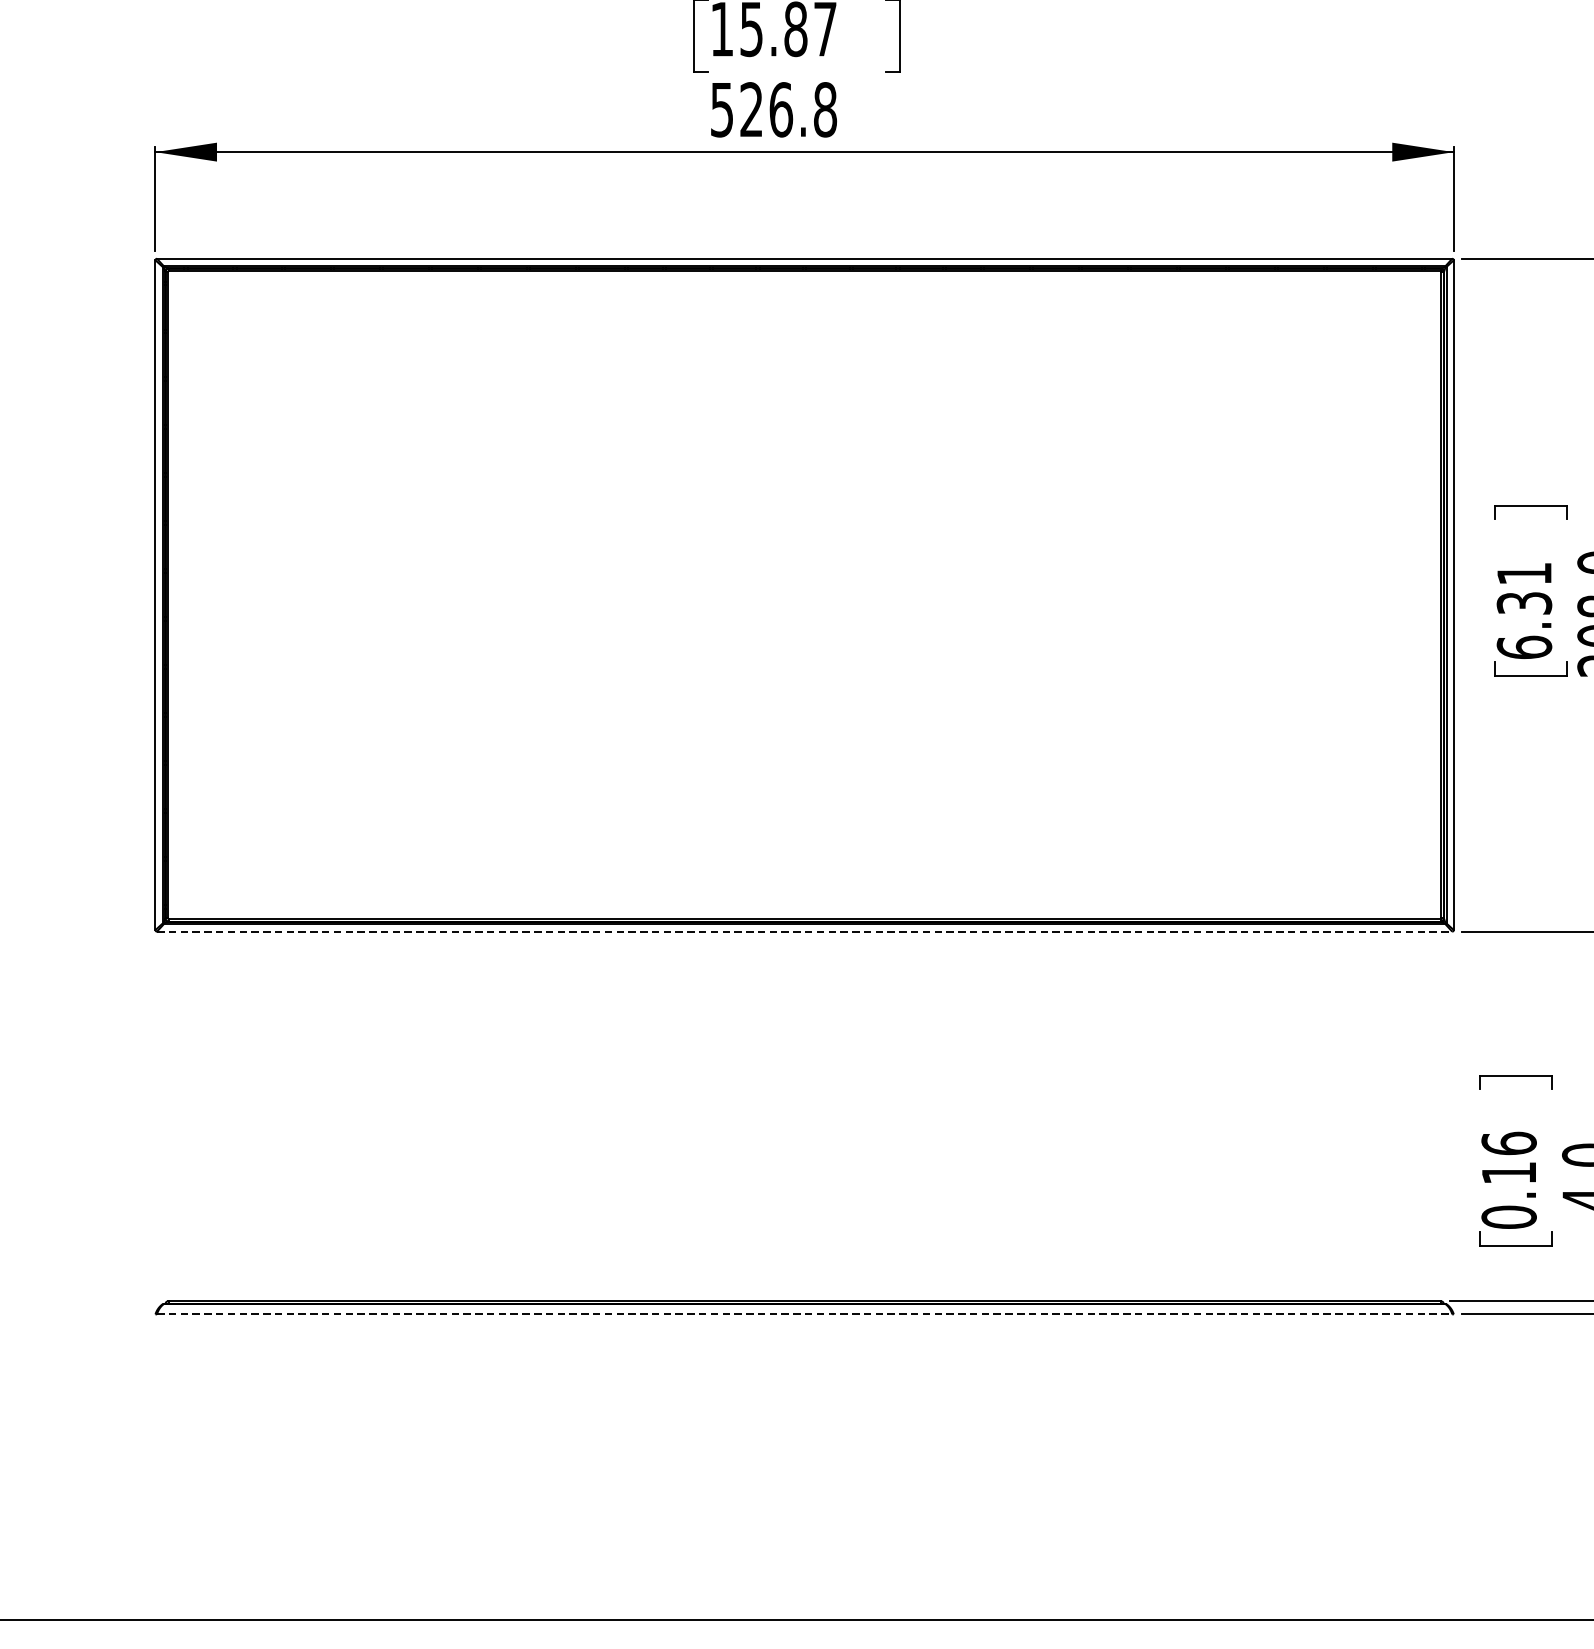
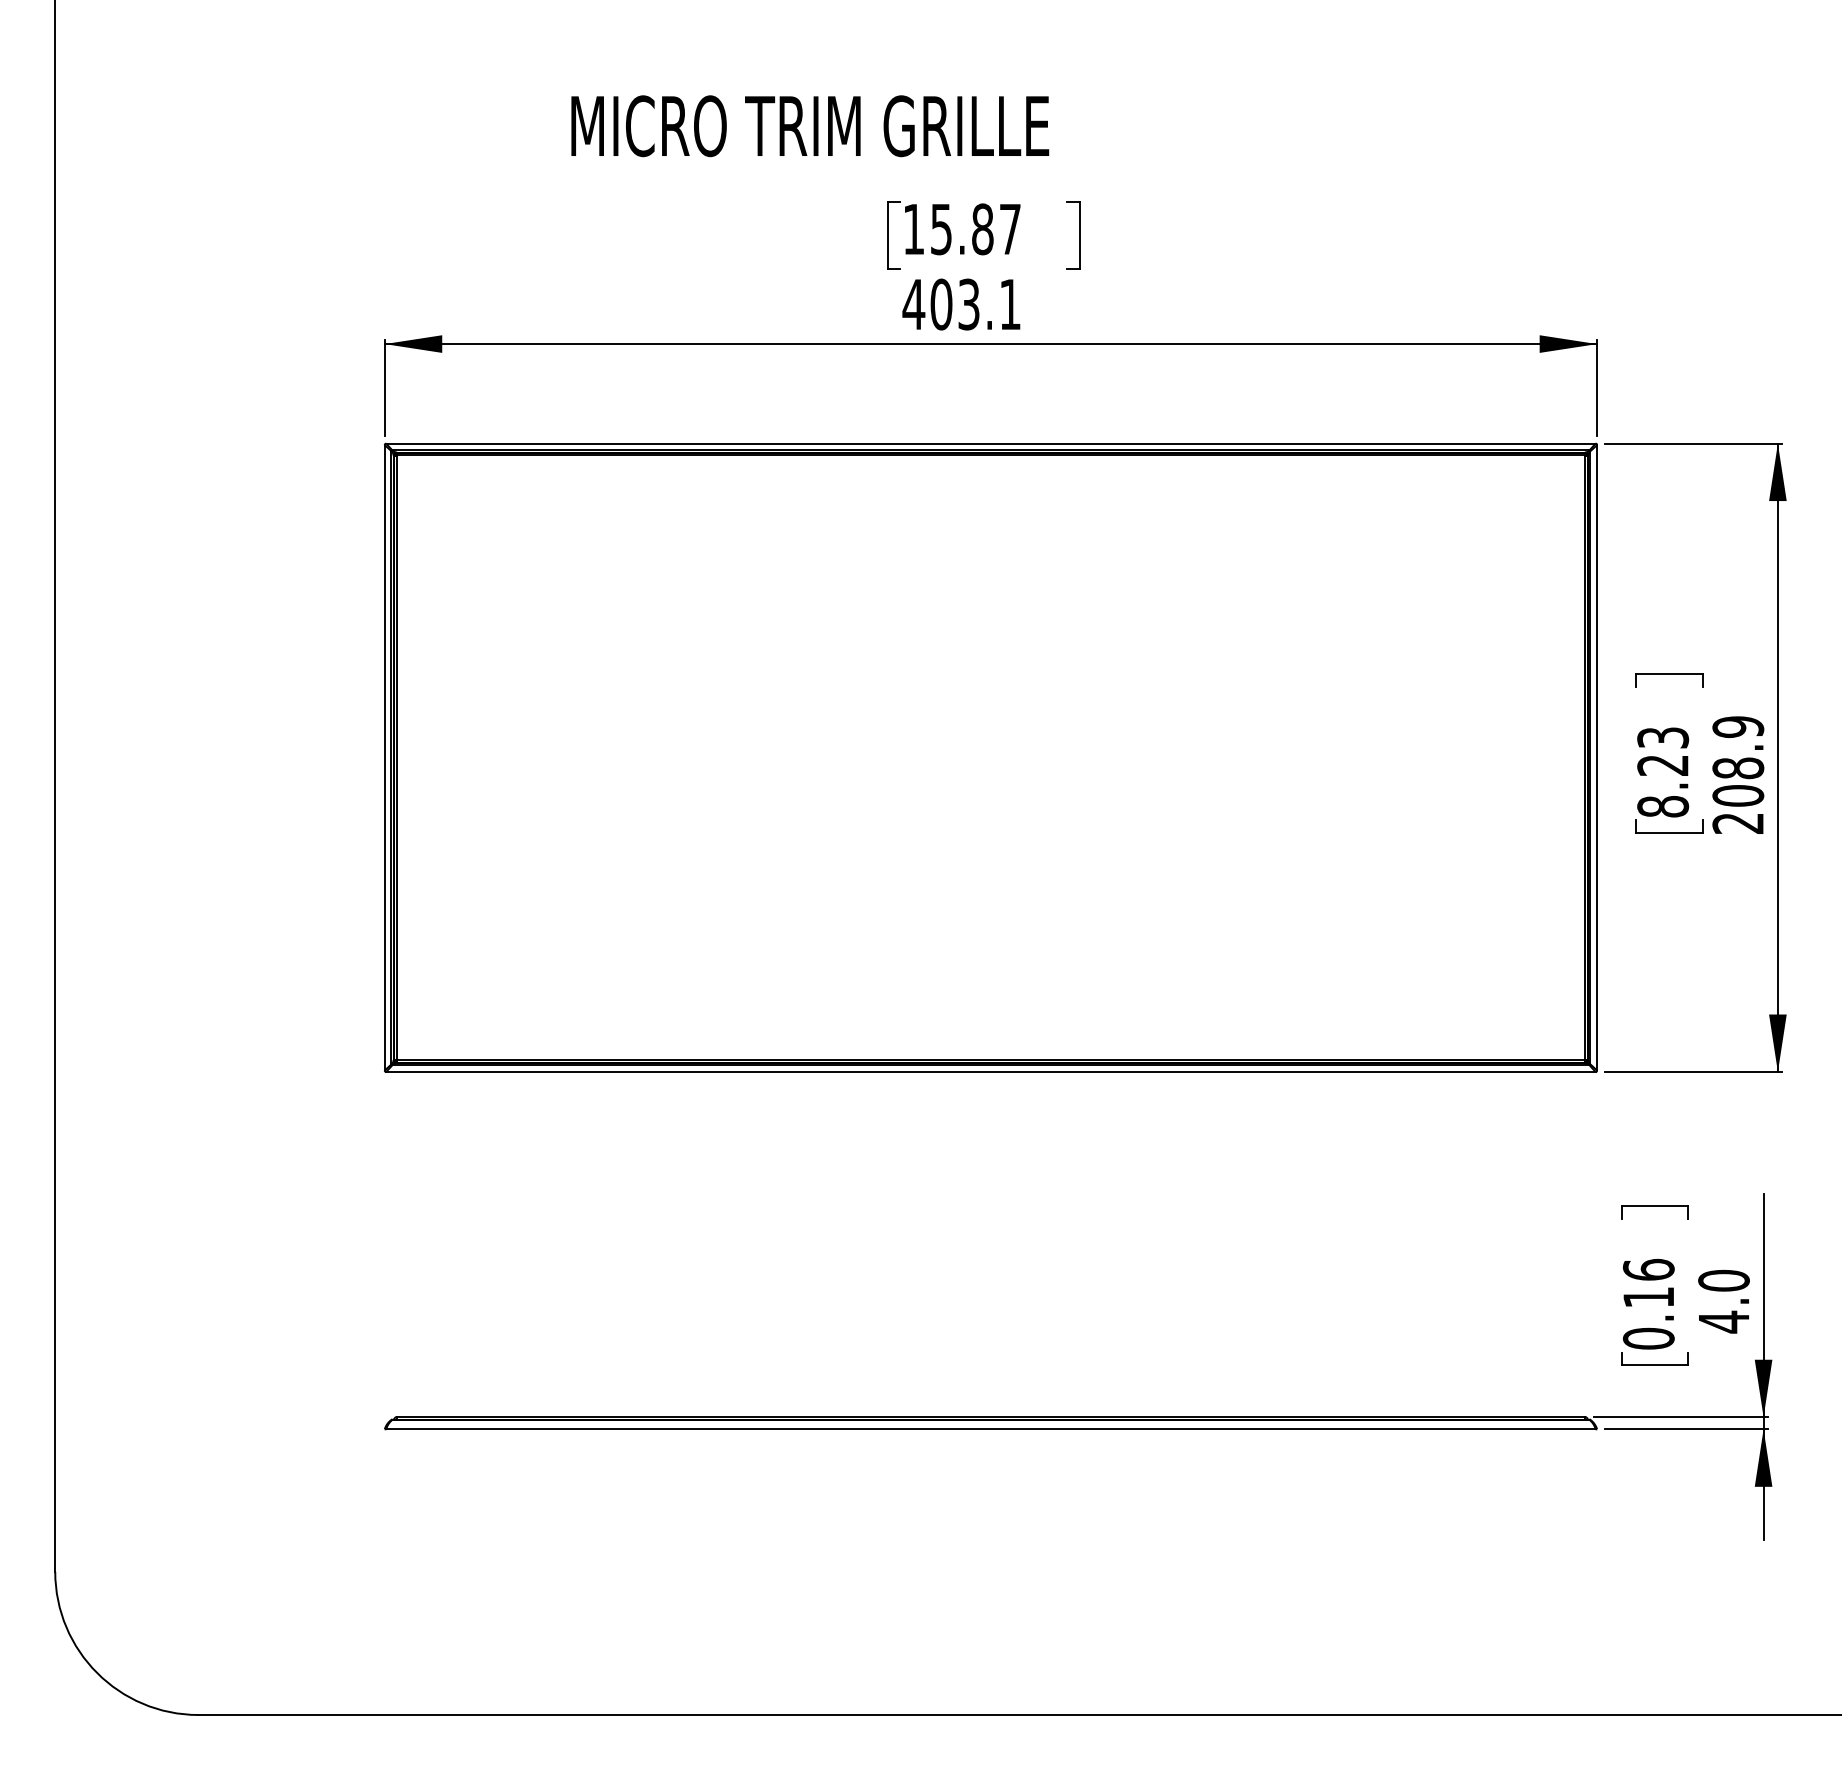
text: (773, 109) -> (961, 304), 526.8 -> 403.1
text: (1524, 610) -> (1663, 772), 6.31 -> 8.23
line: (804, 931) -> (990, 1071), dashed -> solid
line: (804, 1314) -> (990, 1429), dashed -> solid

